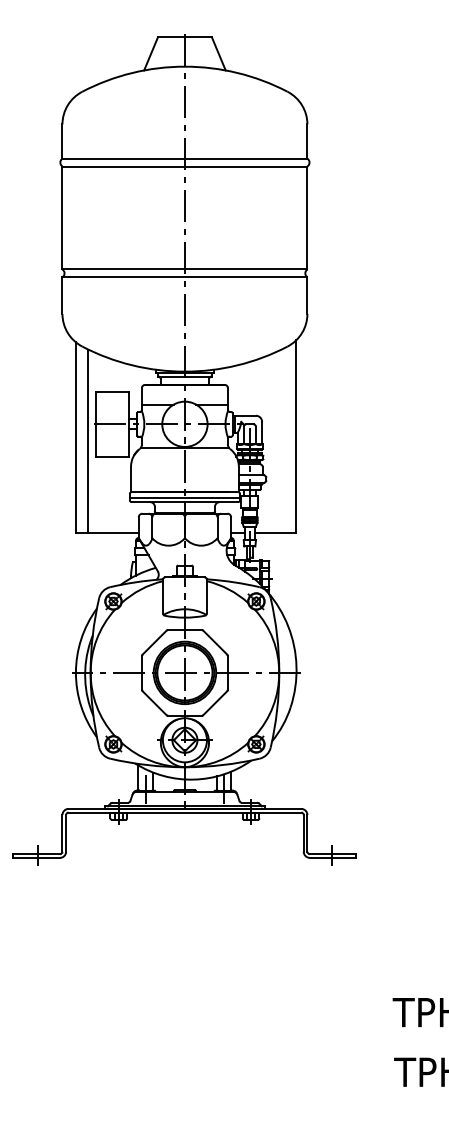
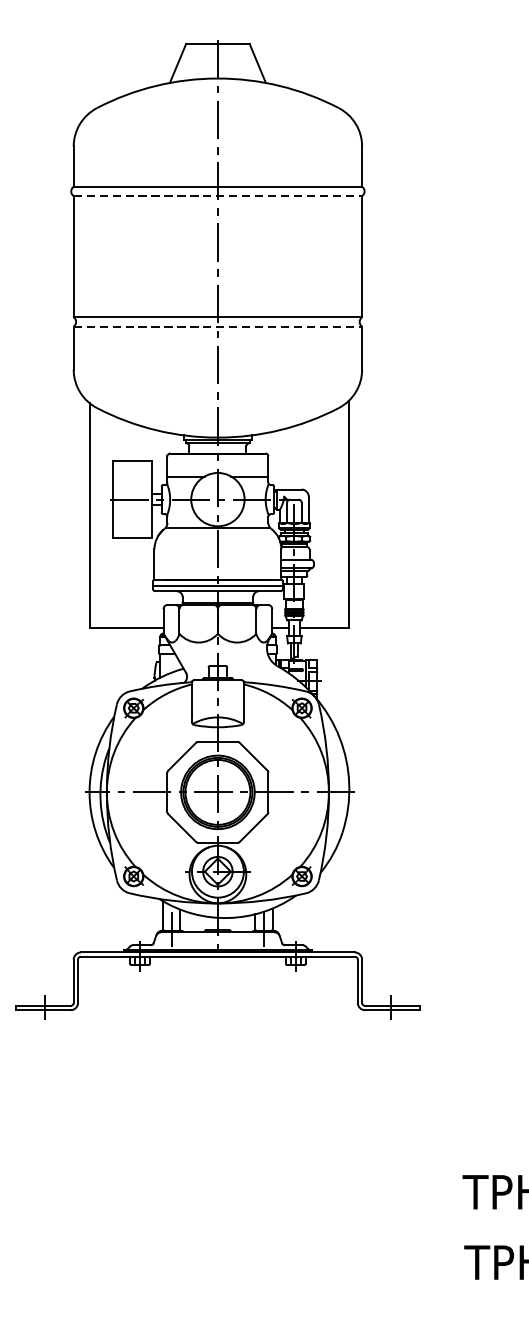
line: (185, 166) -> (218, 196), solid -> dashed
line: (185, 277) -> (218, 326), solid -> dashed
line: (88, 441) -> (104, 519), removed

